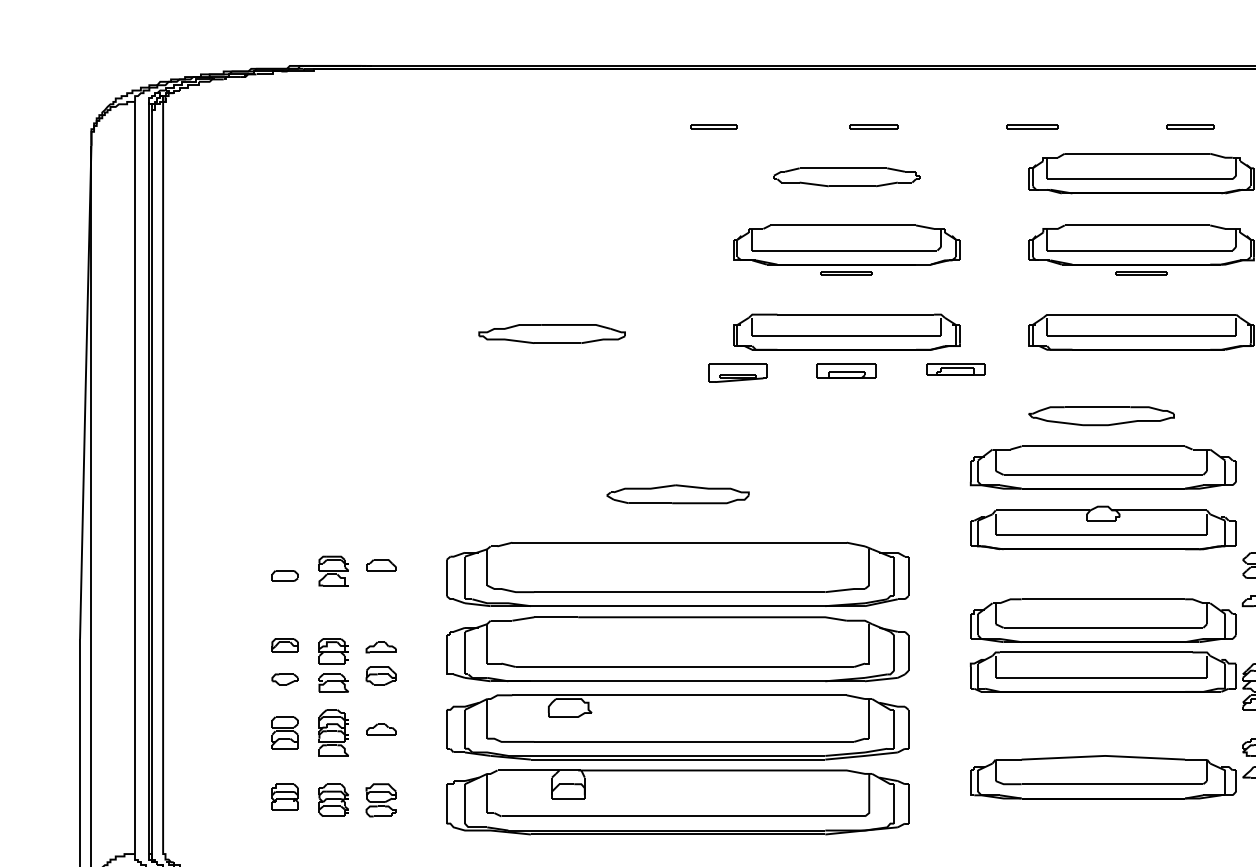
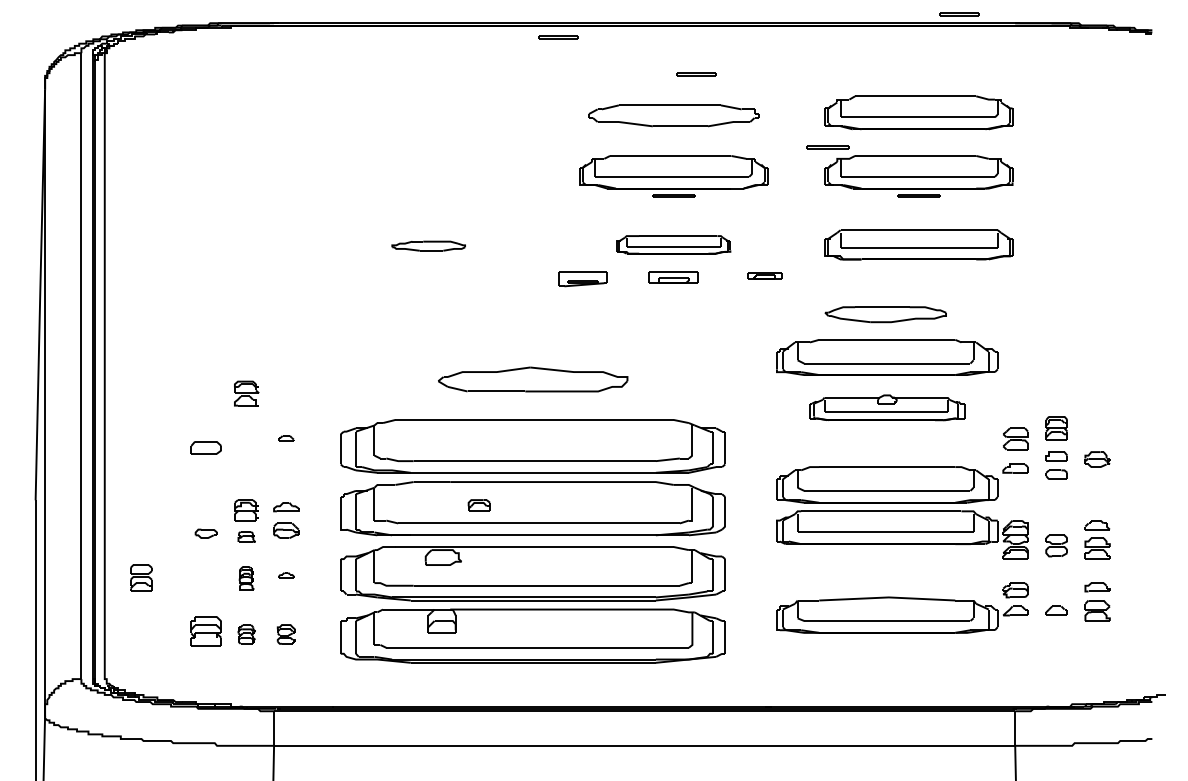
line: (714, 126) -> (558, 36), moved
line: (1031, 126) -> (827, 146), moved
line: (1190, 126) -> (959, 13), moved
part: (846, 176) -> (673, 115), size x1.4
part: (846, 331) -> (673, 244), size x0.6
part: (552, 333) -> (428, 245), size x0.6
part: (955, 370) -> (764, 276), size x0.7
part: (678, 494) -> (533, 379), size x1.6
part: (1103, 527) -> (887, 407), size x0.7
part: (381, 564) -> (286, 438), size x0.6
part: (333, 570) -> (246, 393), moved
part: (285, 575) -> (206, 447), size x1.4
part: (284, 645) -> (478, 505), moved
part: (333, 682) -> (246, 536), size x0.7
part: (381, 729) -> (286, 575), size x0.6
part: (285, 731) -> (141, 577), moved
part: (333, 731) -> (246, 577), size x0.6
part: (285, 796) -> (206, 631), size x1.4
part: (333, 800) -> (246, 634), size x0.7
part: (381, 800) -> (286, 634), size x0.7

